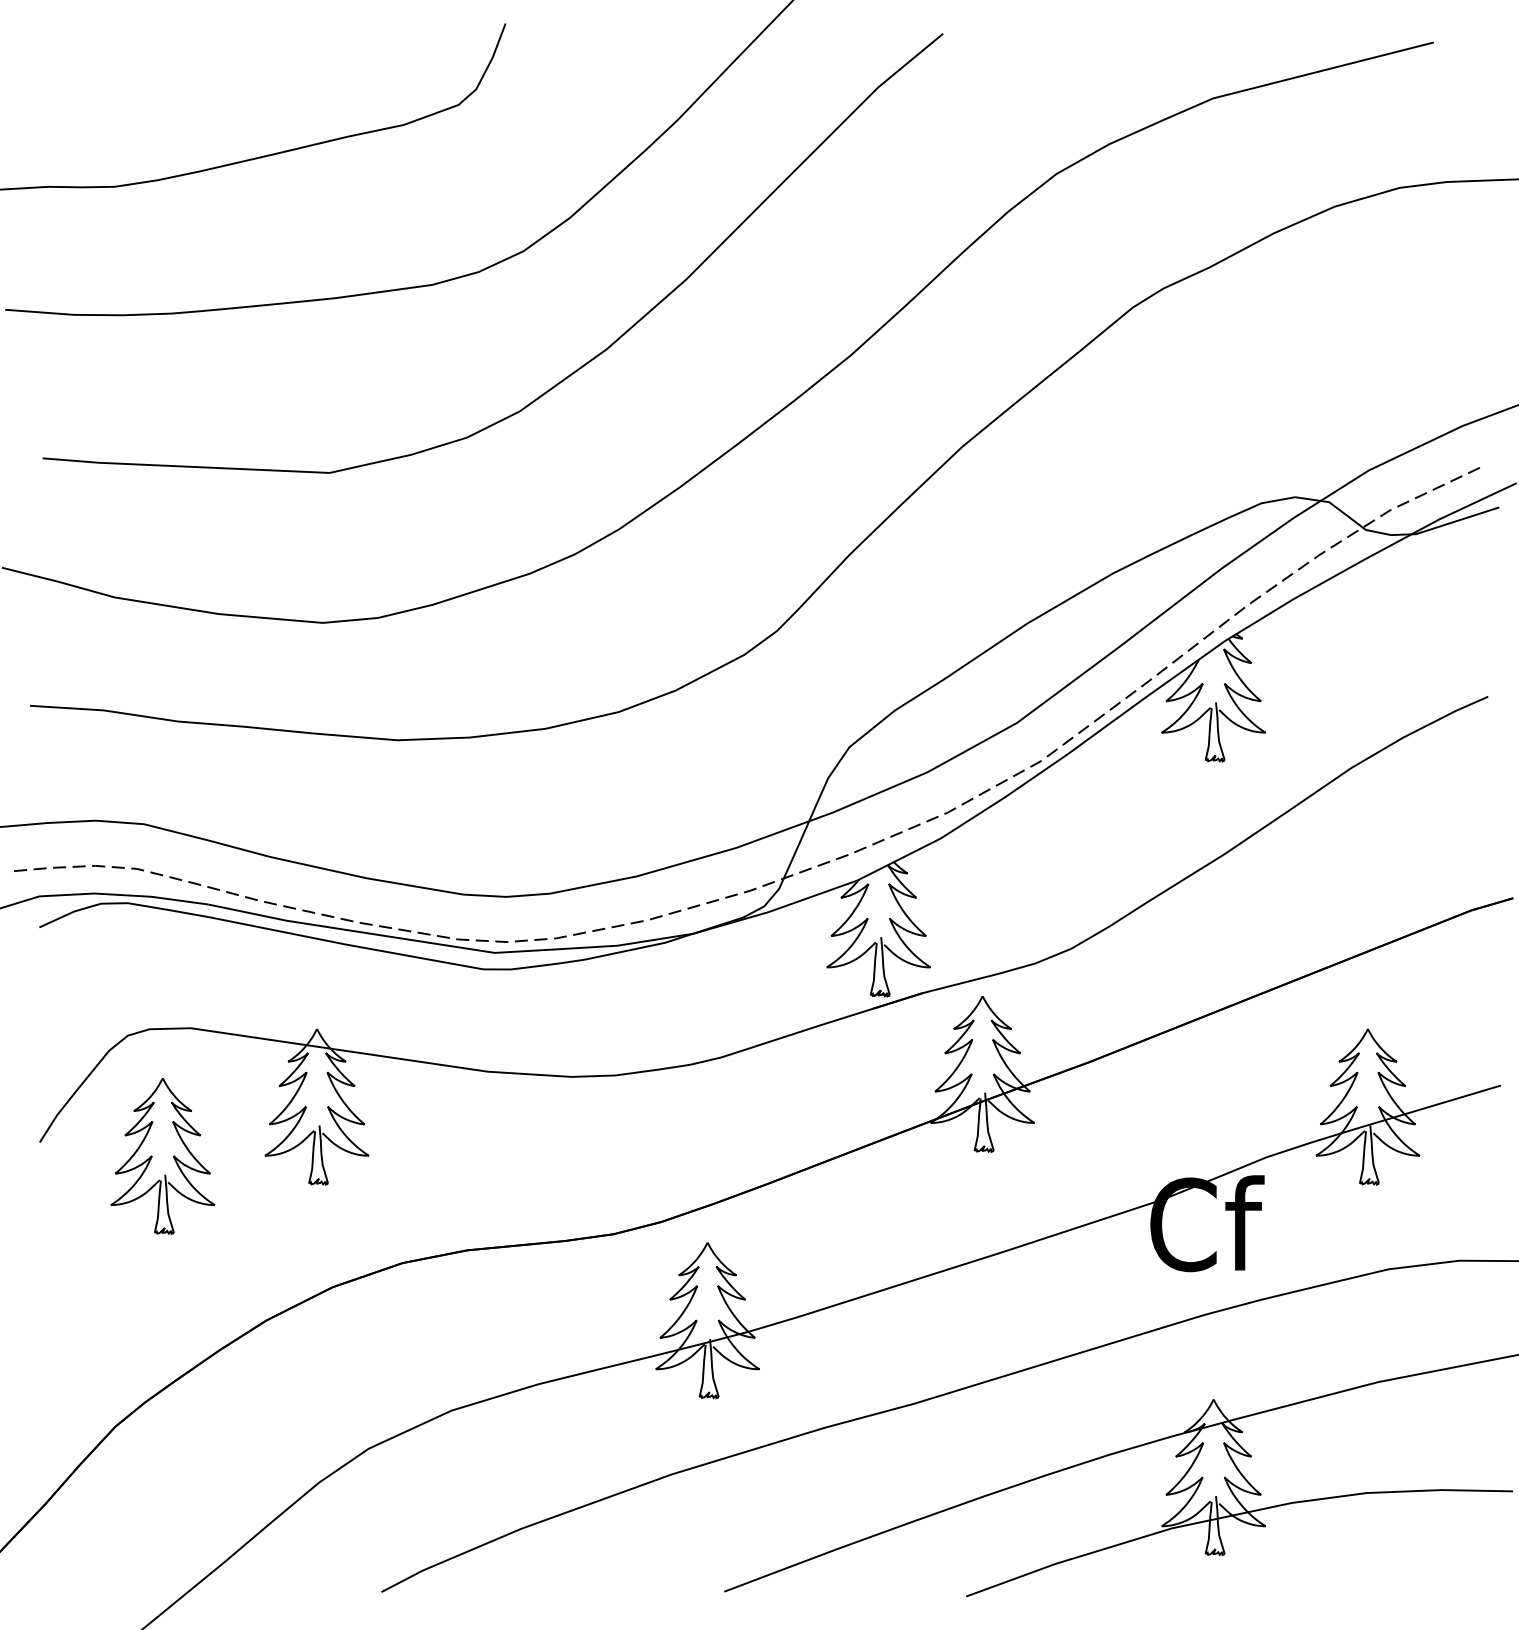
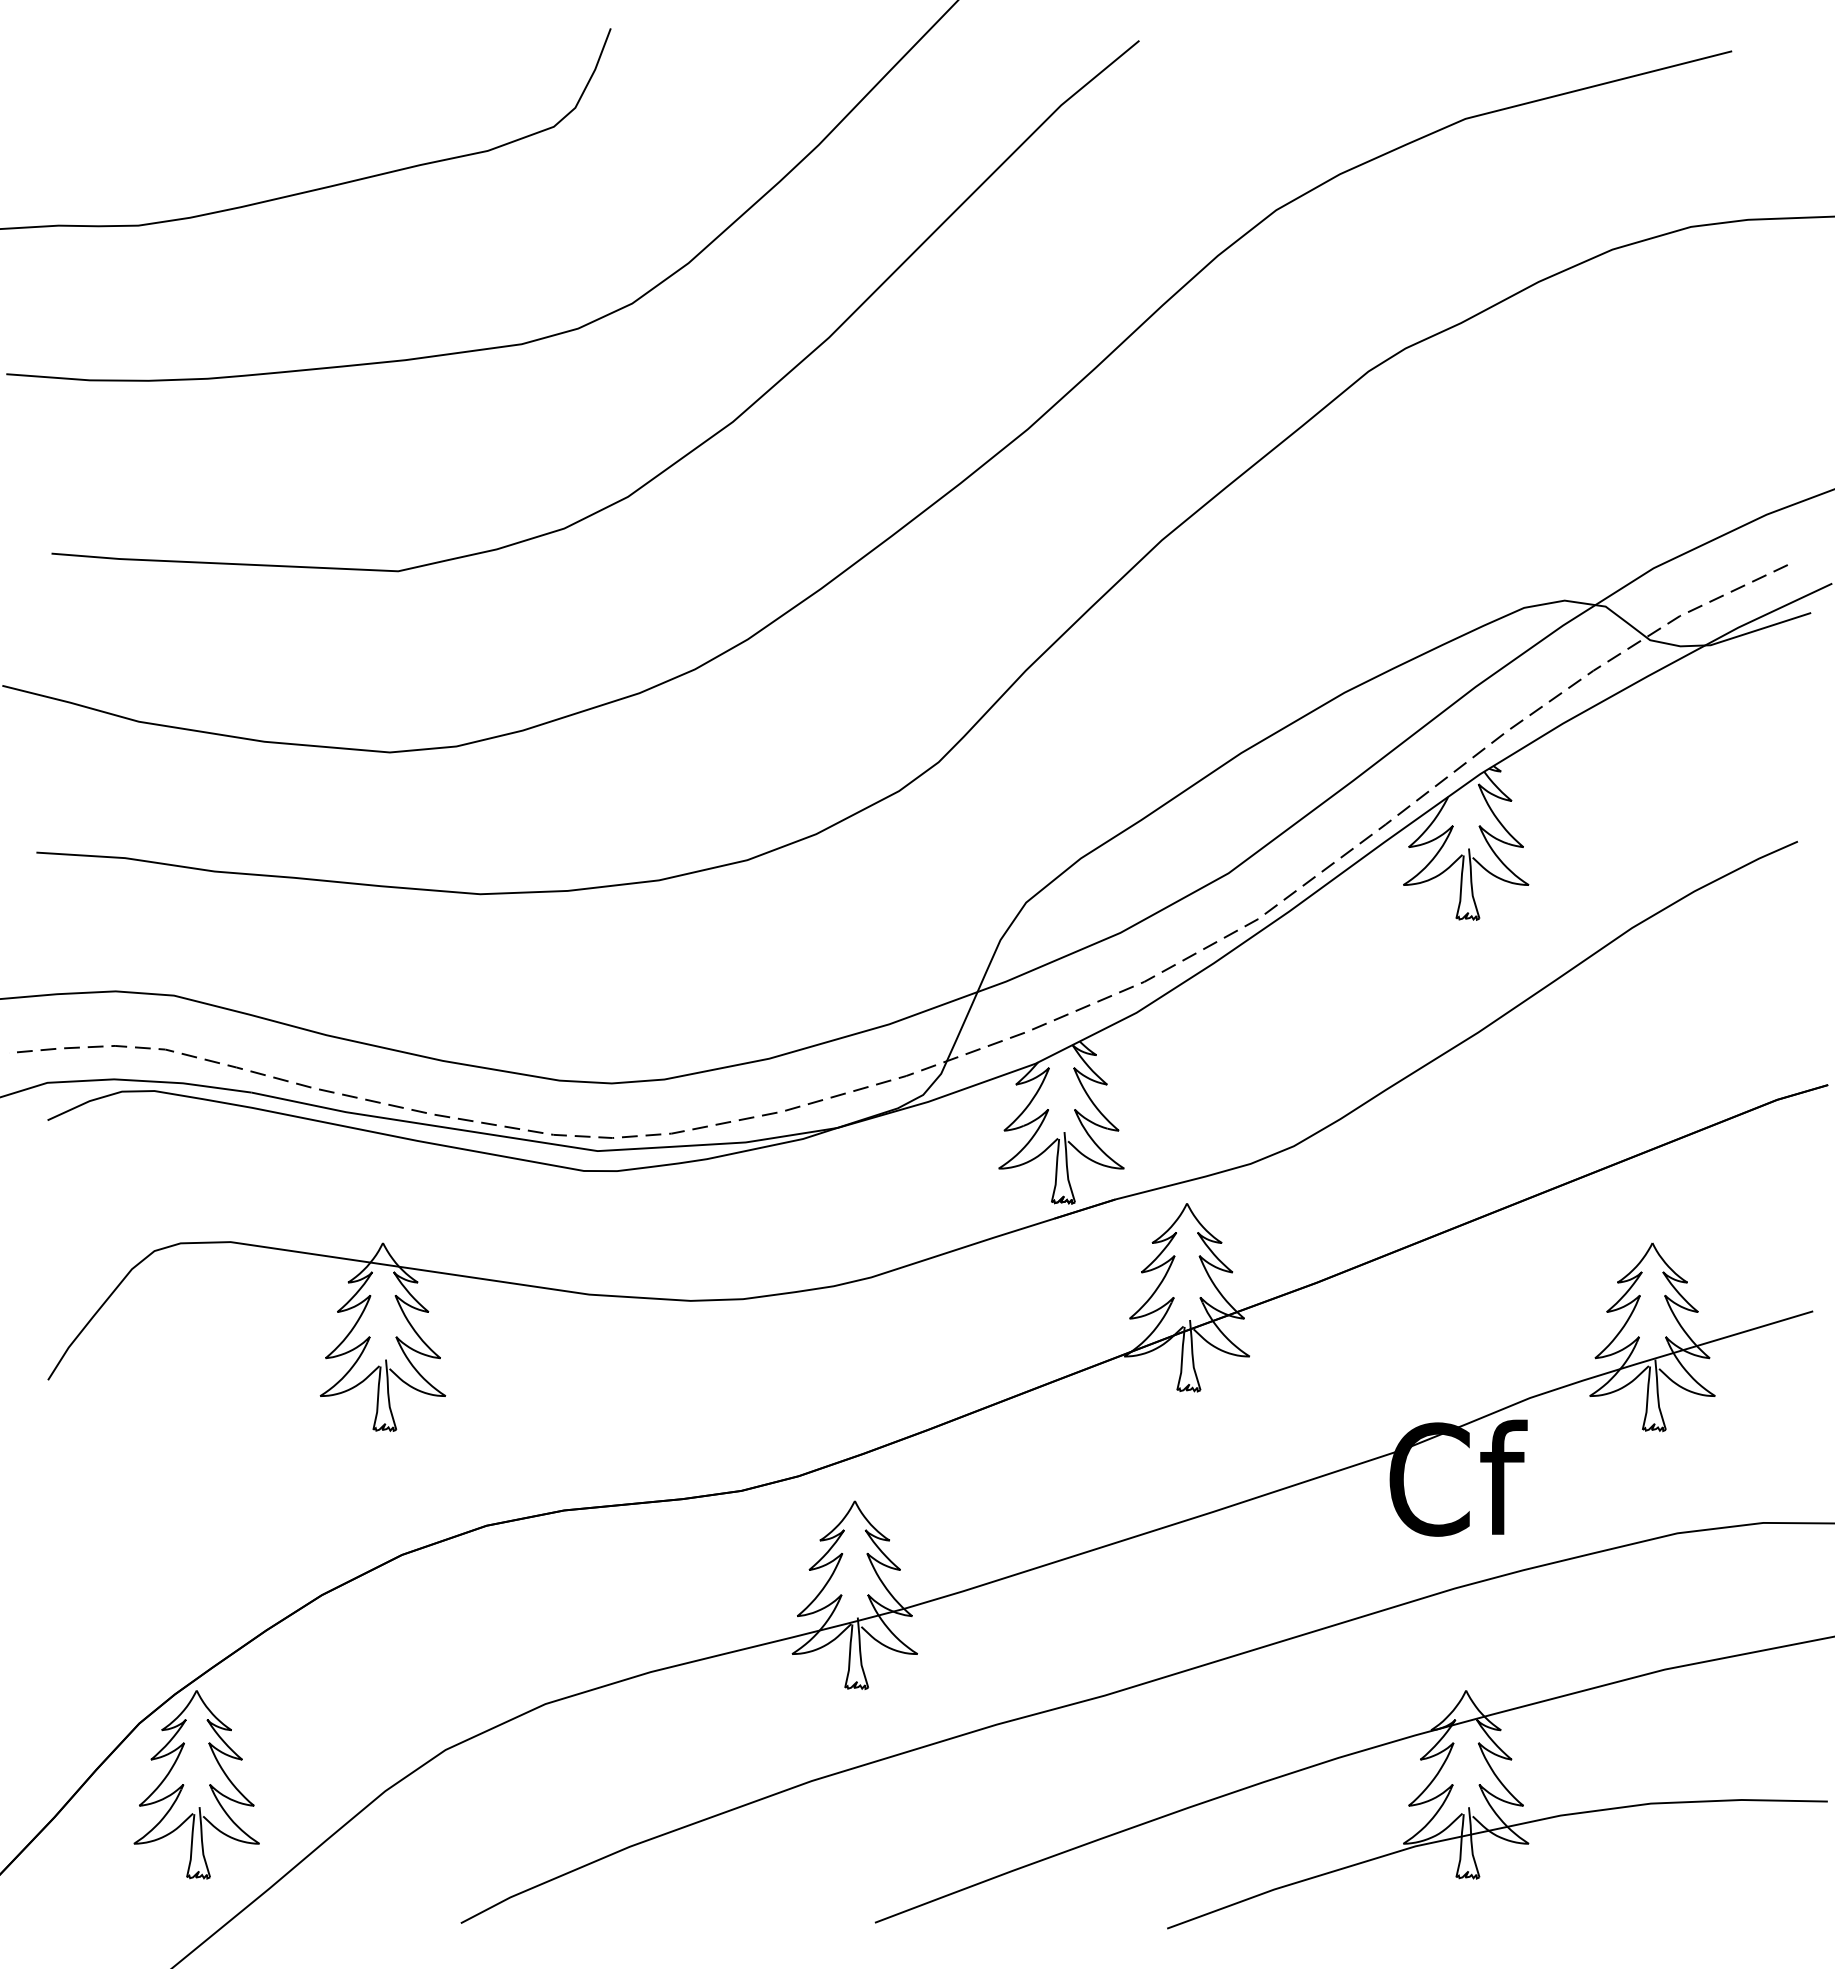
part: (152, 1156) -> (184, 1785), moved

